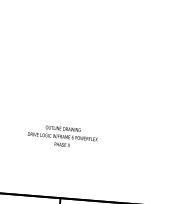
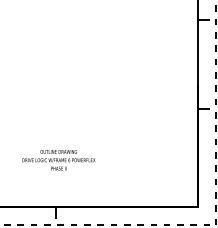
text: (62, 137) -> (58, 160), moved

